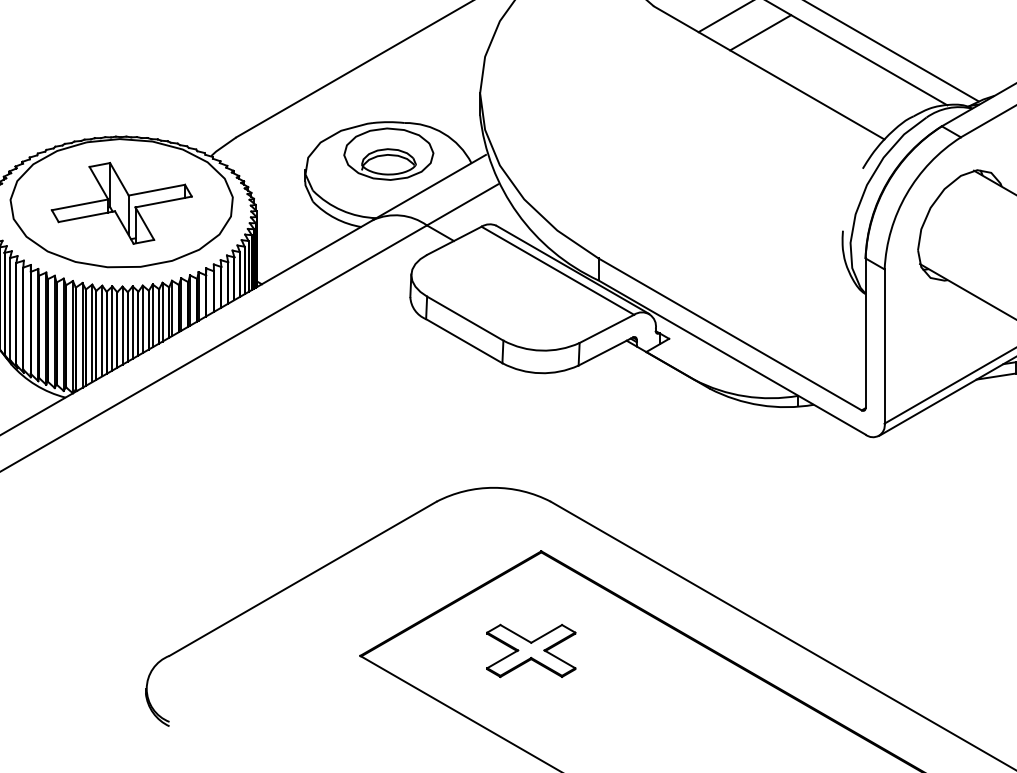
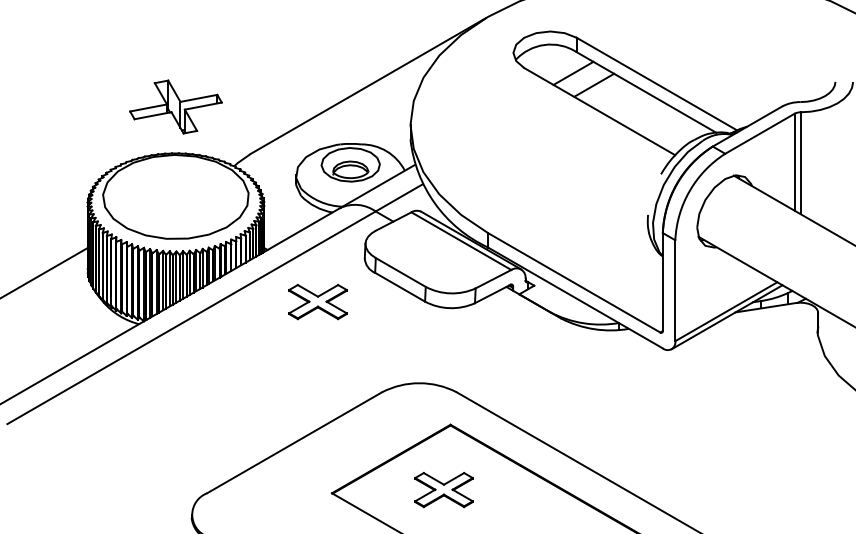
part: (121, 202) -> (175, 106), moved
part: (338, 364) -> (317, 302), added

